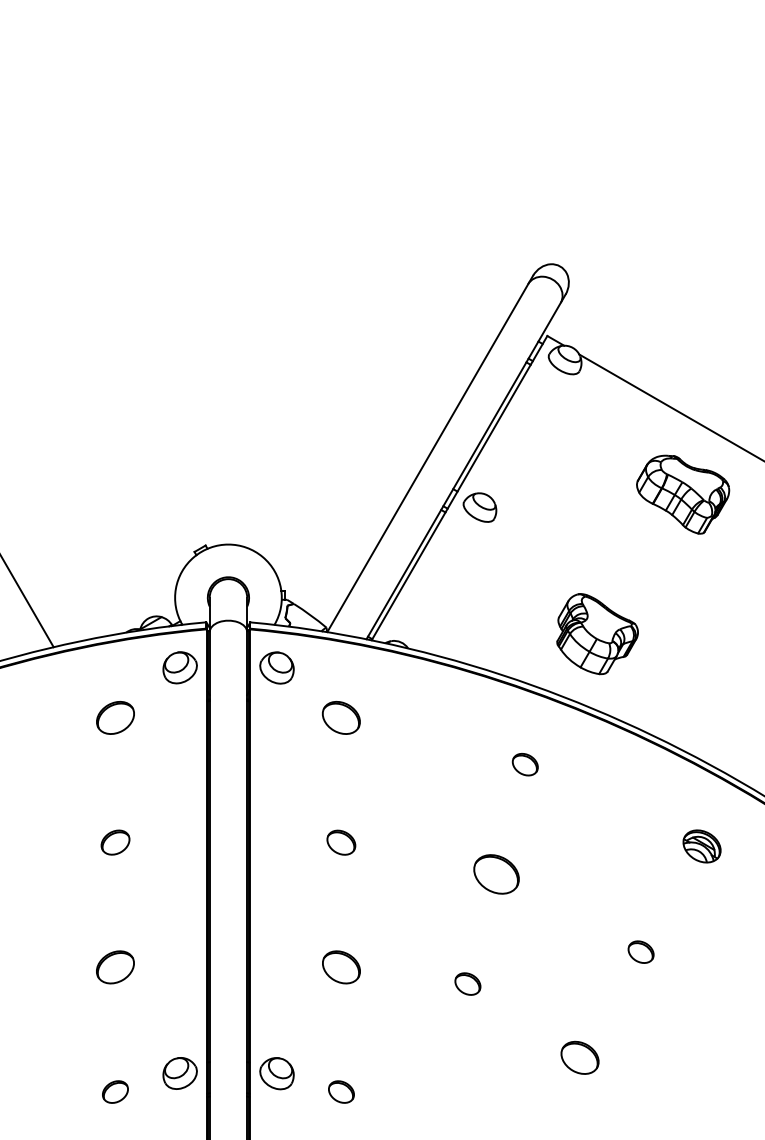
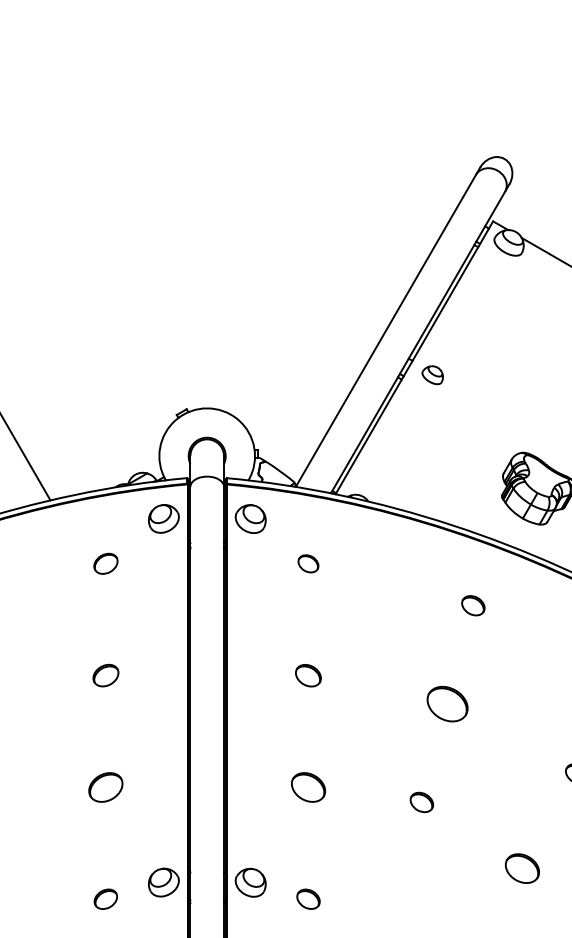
part: (479, 507) -> (432, 375), size x0.7
part: (115, 717) -> (105, 563), size x0.7
part: (341, 717) -> (308, 563), size x0.6

